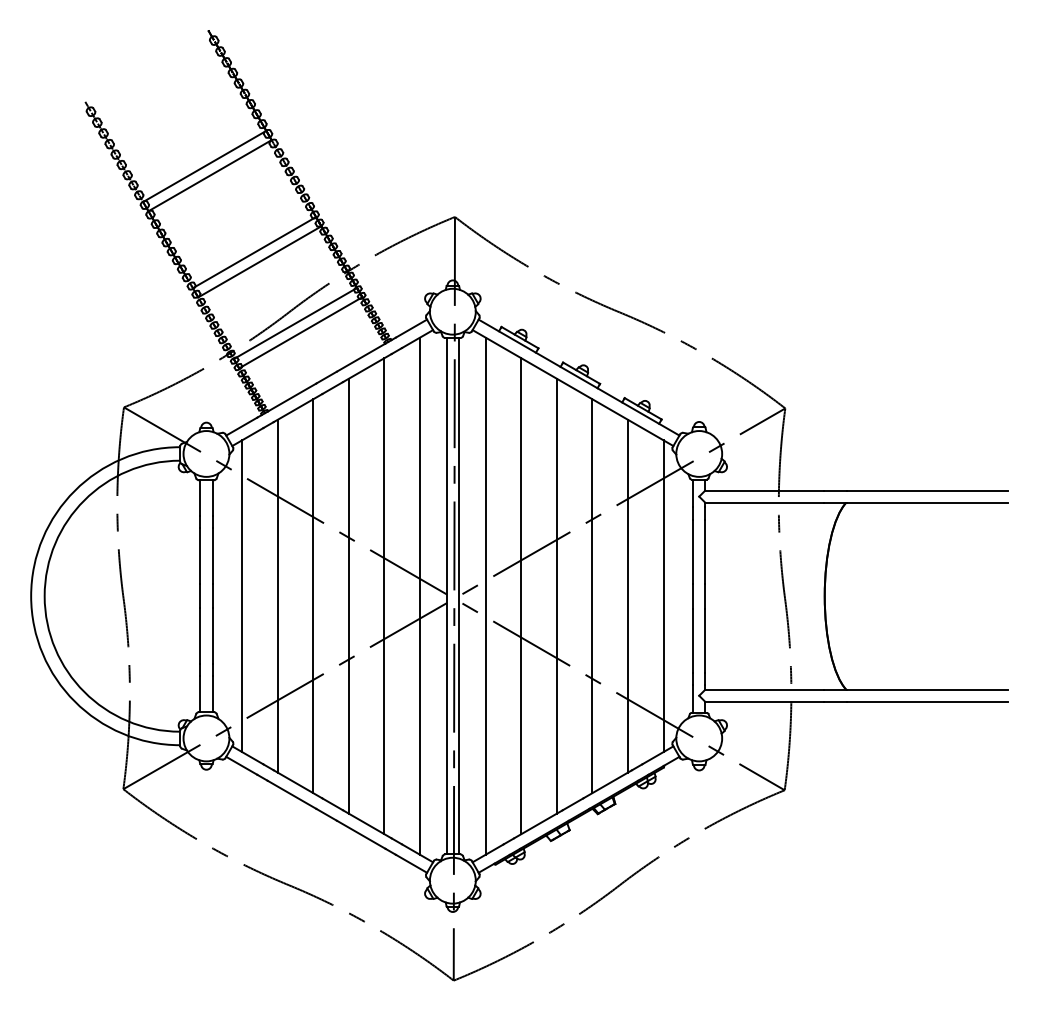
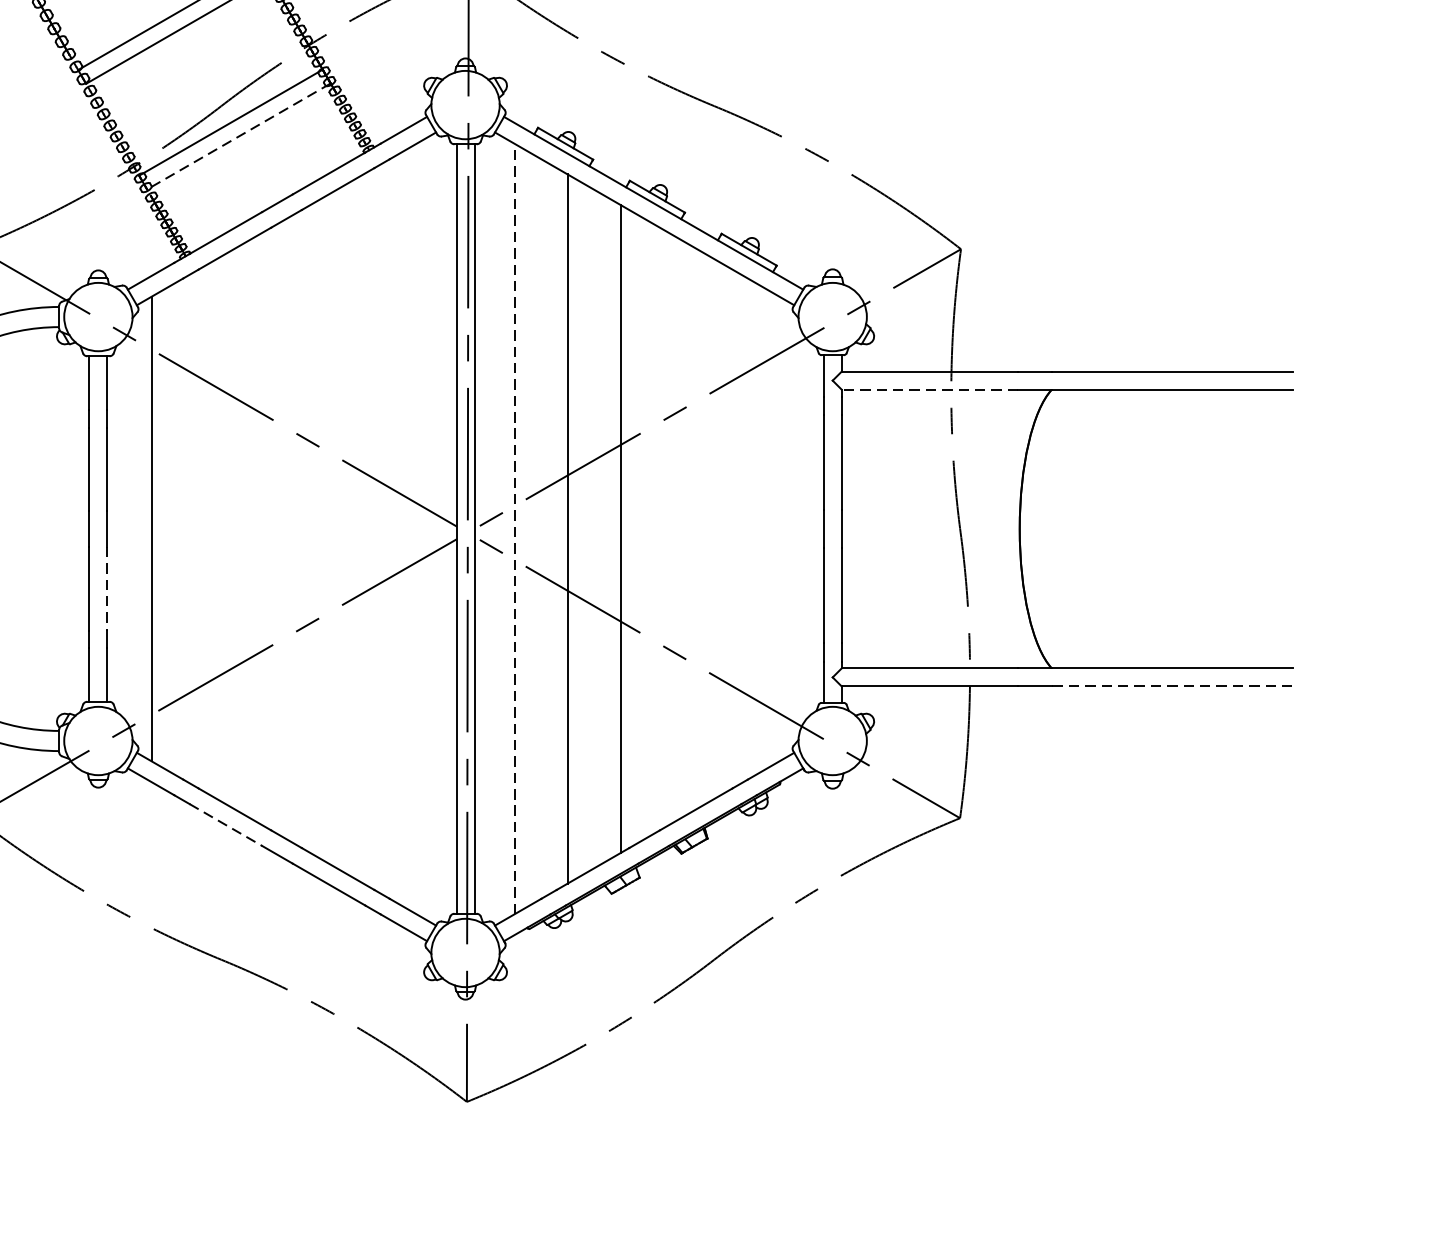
line: (300, 333) -> (238, 137), solid -> dashed
line: (763, 502) -> (928, 389), solid -> dashed
line: (277, 595) -> (204, 527), removed
line: (348, 595) -> (310, 527), removed
line: (419, 595) -> (415, 527), removed
line: (628, 595) -> (727, 527), removed
line: (313, 596) -> (257, 529), removed
line: (384, 596) -> (363, 529), removed
line: (485, 596) -> (514, 529), solid -> dashed
line: (592, 596) -> (673, 529), removed
line: (663, 596) -> (779, 529), removed
line: (212, 636) -> (107, 589), solid -> dashed
line: (927, 701) -> (1172, 685), solid -> dashed
line: (292, 795) -> (226, 826), solid -> dashed

